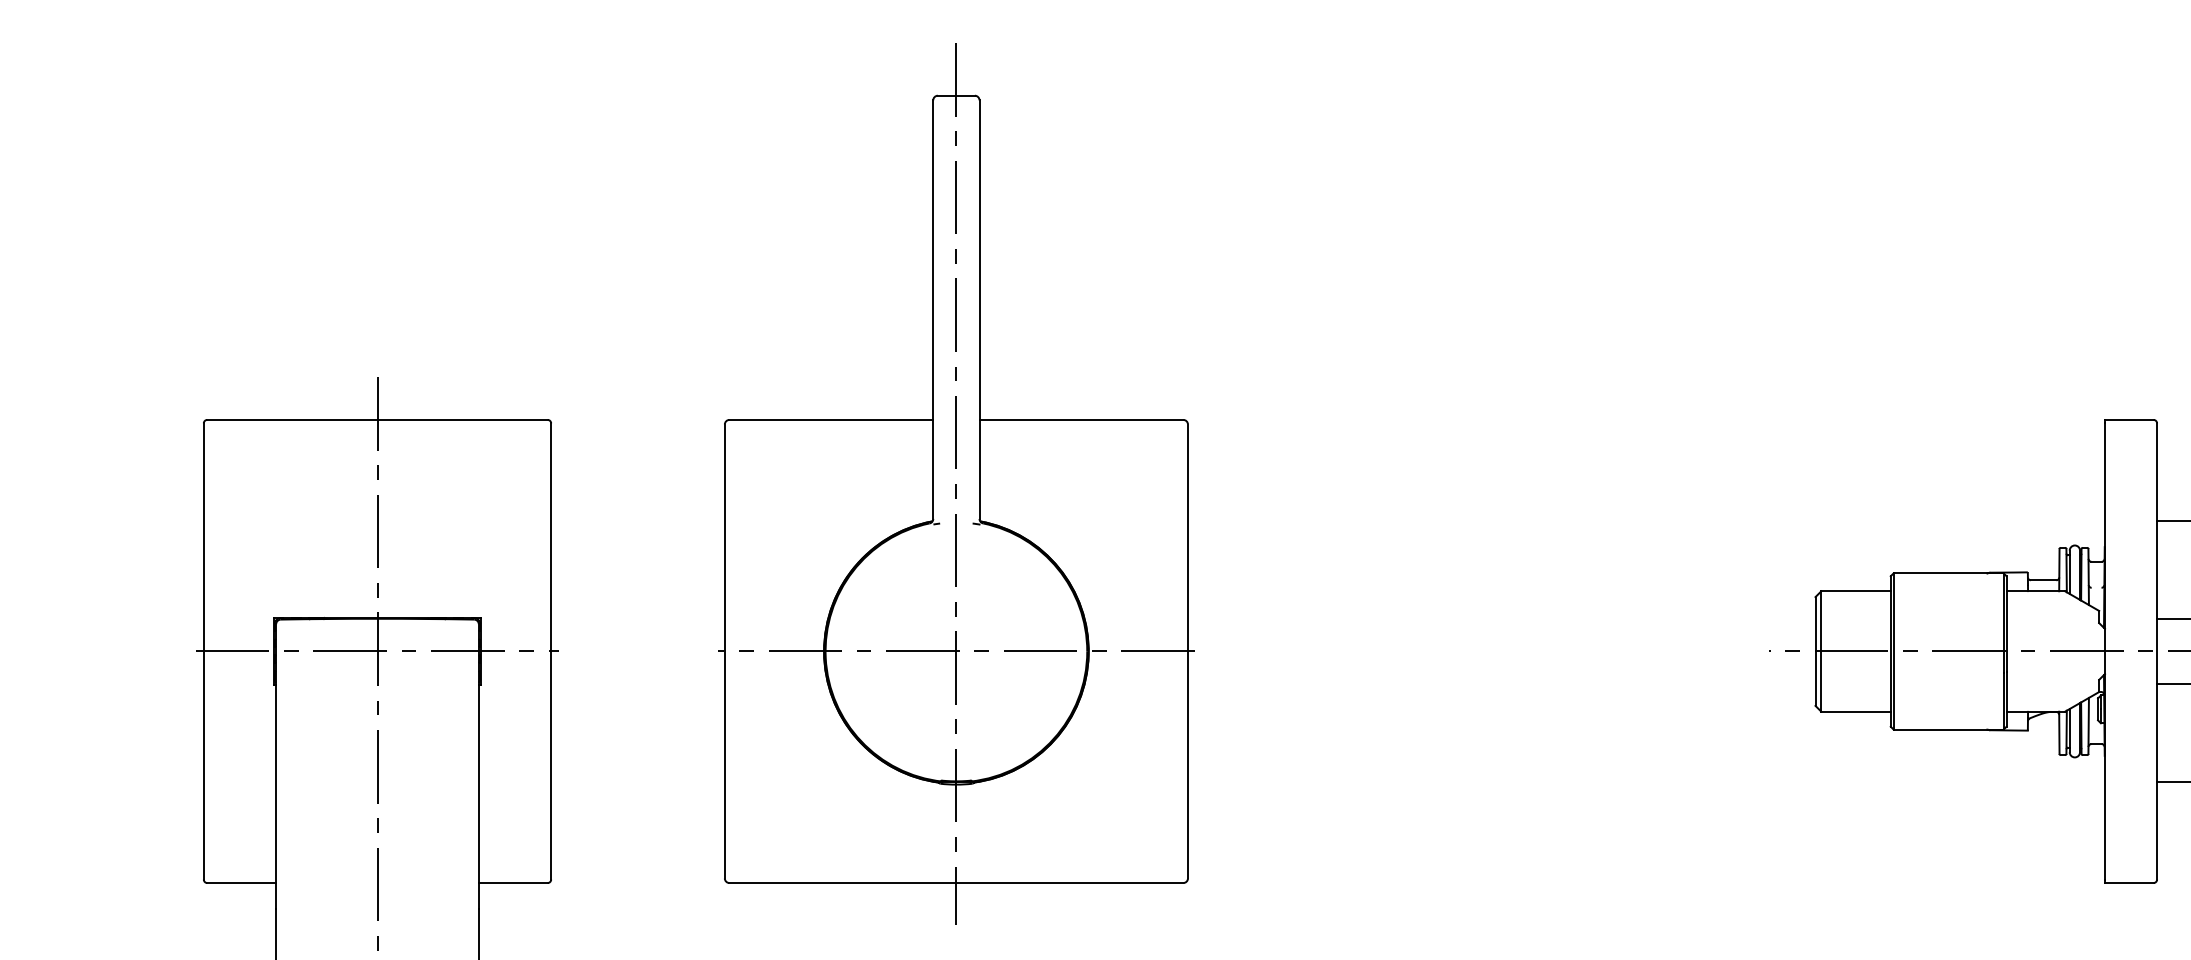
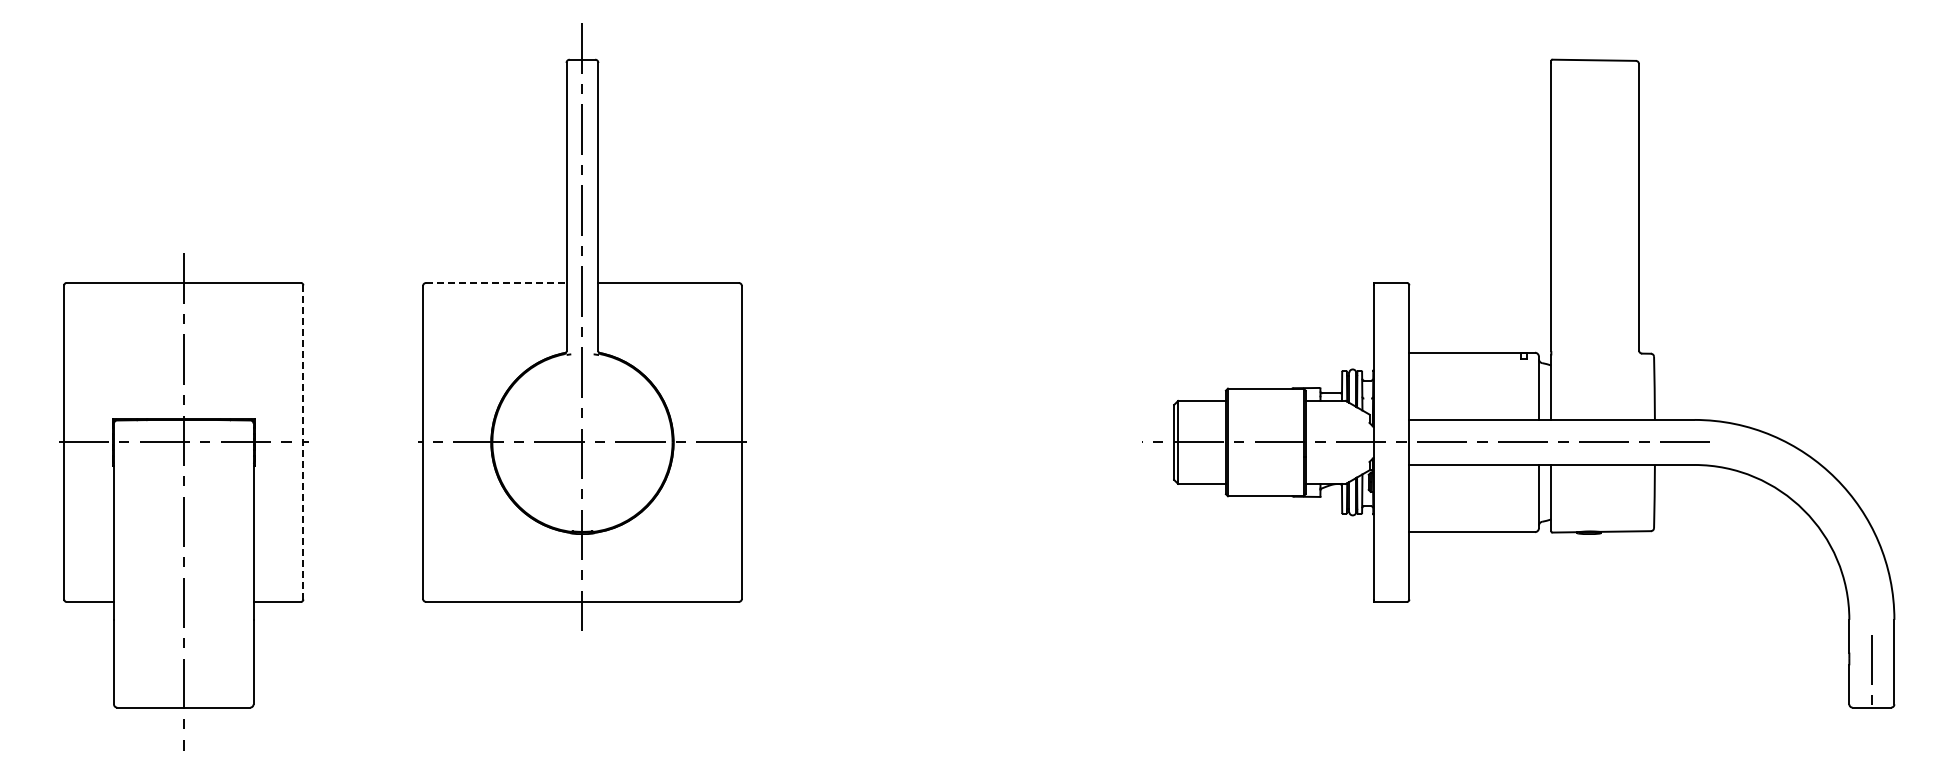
line: (831, 419) -> (496, 282), solid -> dashed
line: (551, 651) -> (303, 442), solid -> dashed

